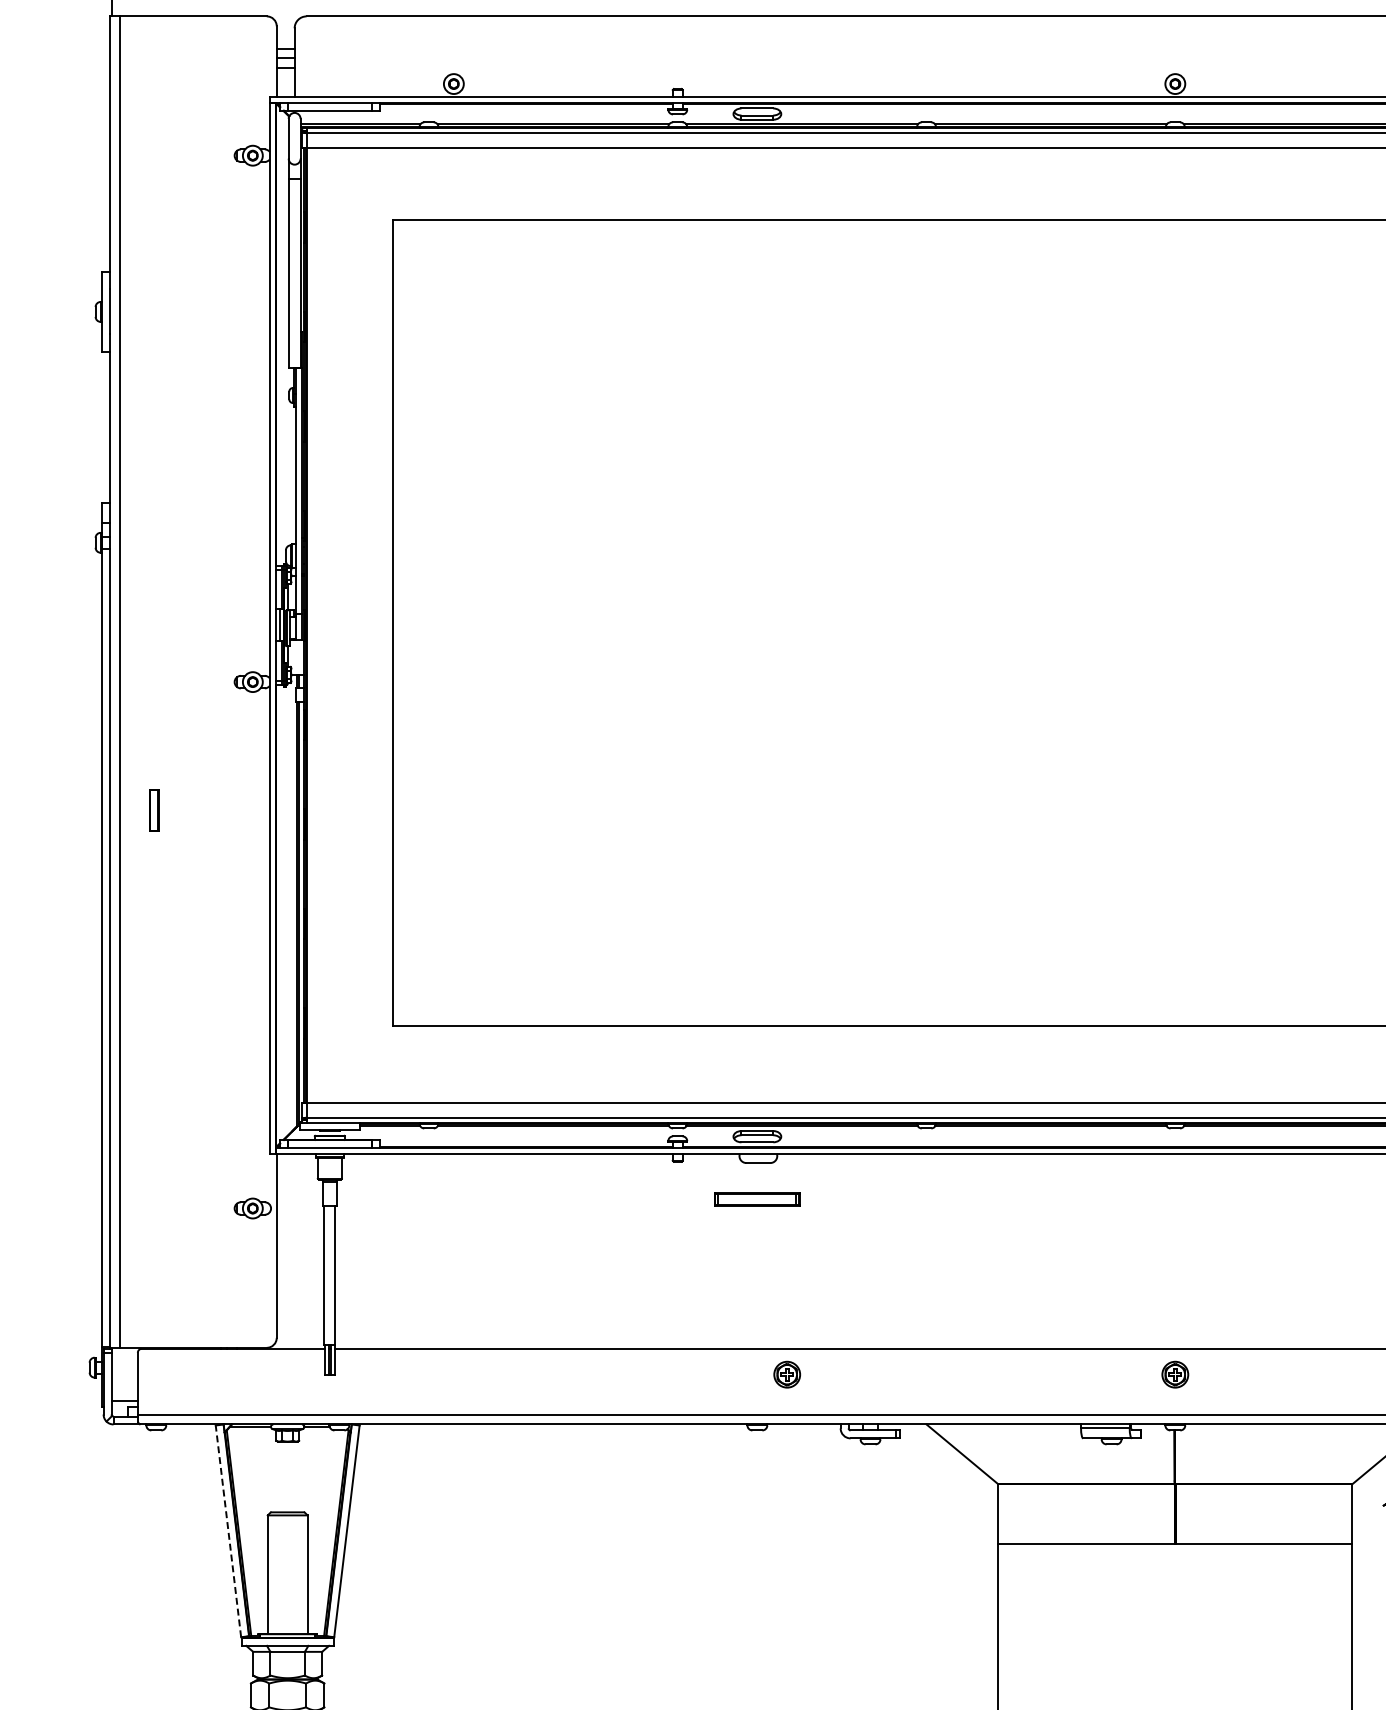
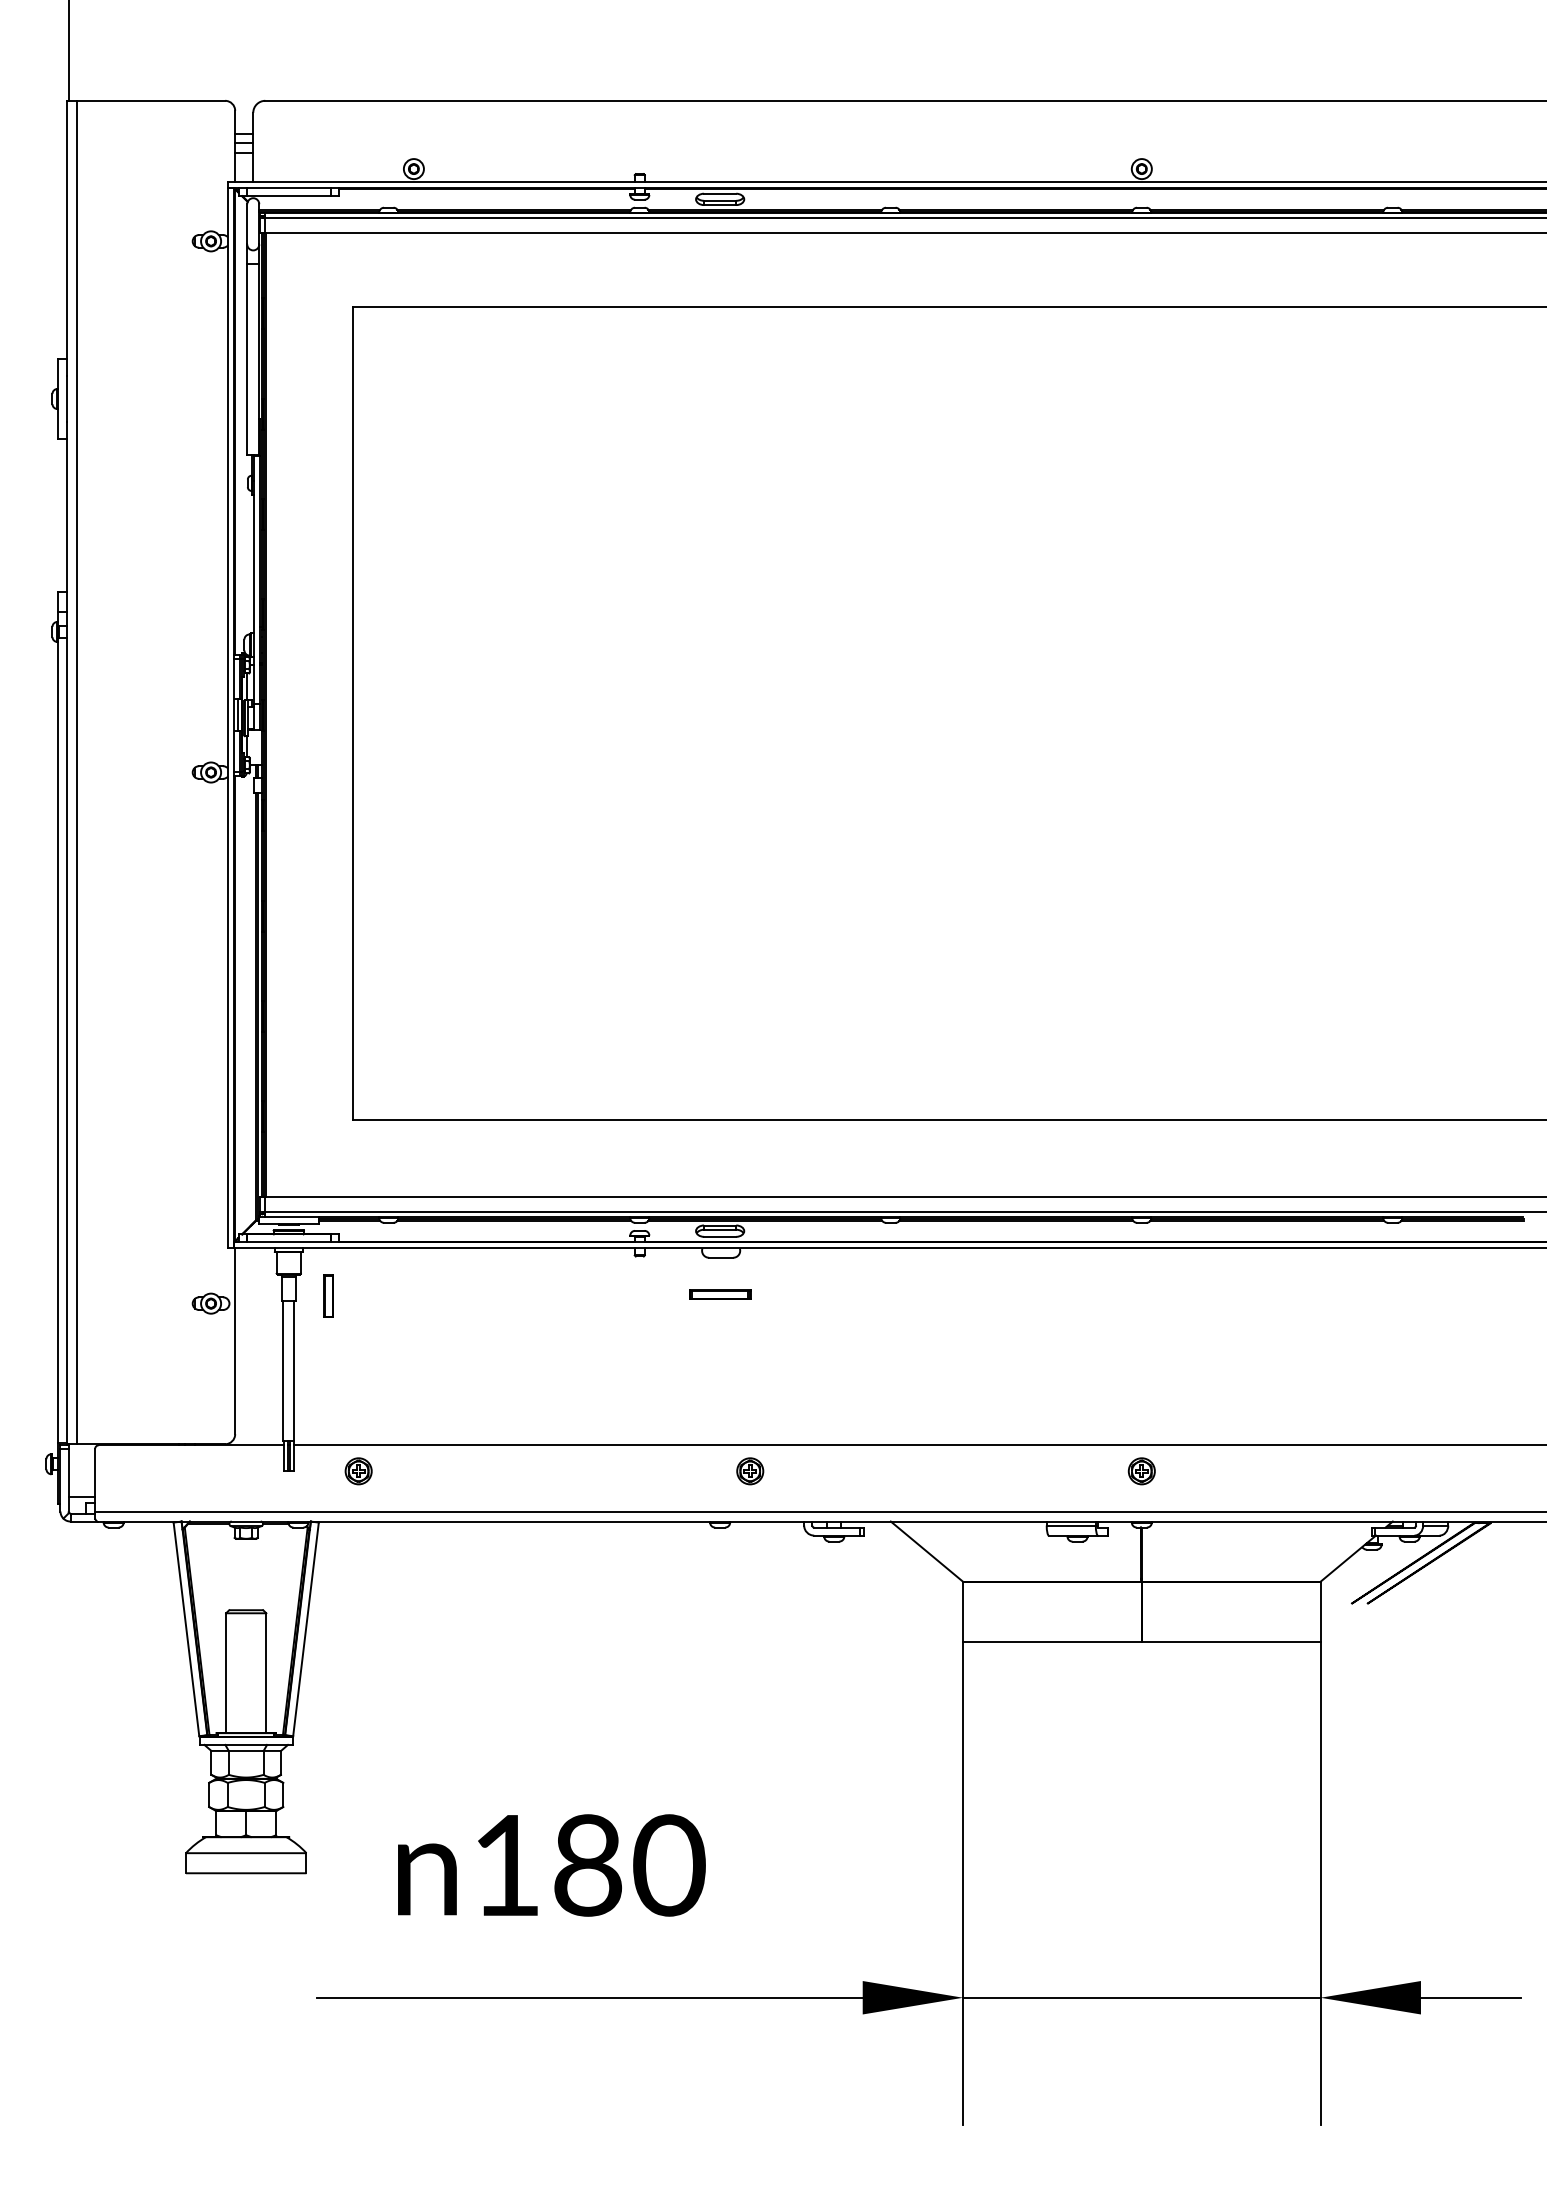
part: (154, 809) -> (328, 1295), moved
part: (757, 1199) -> (720, 1294), size x0.71
part: (398, 1374) -> (358, 1471), added
line: (228, 1531) -> (186, 1629), dashed -> solid

